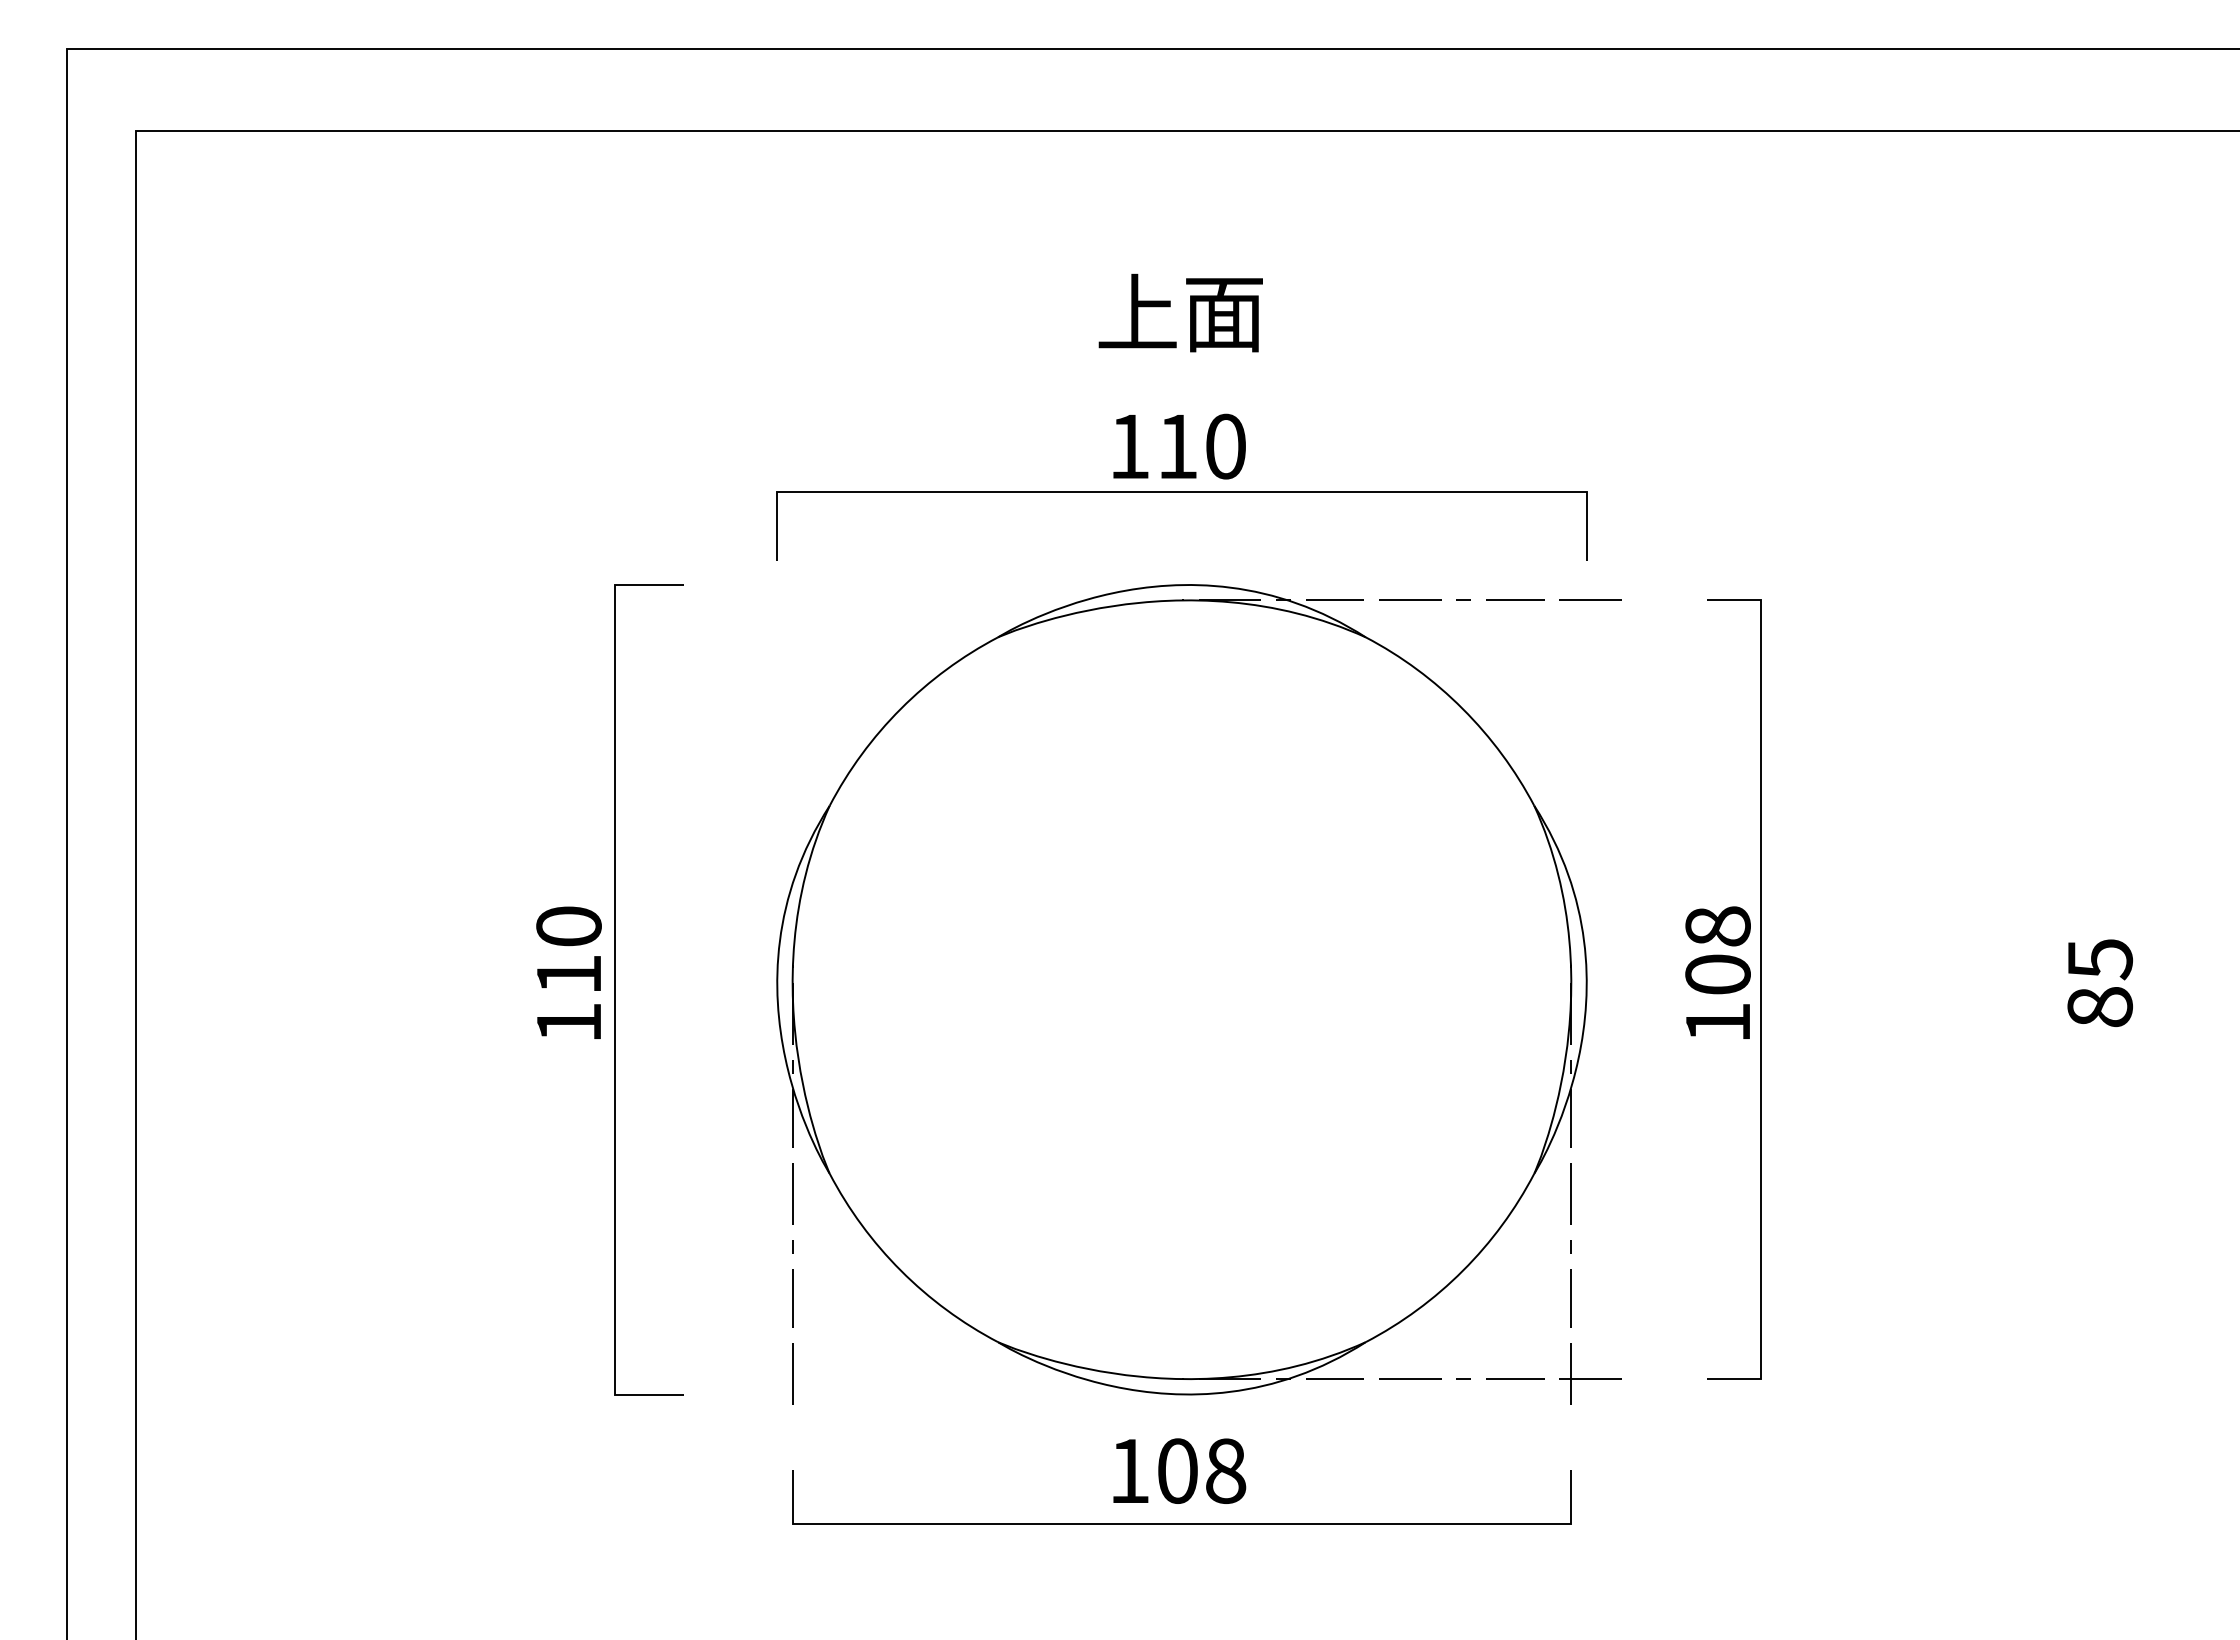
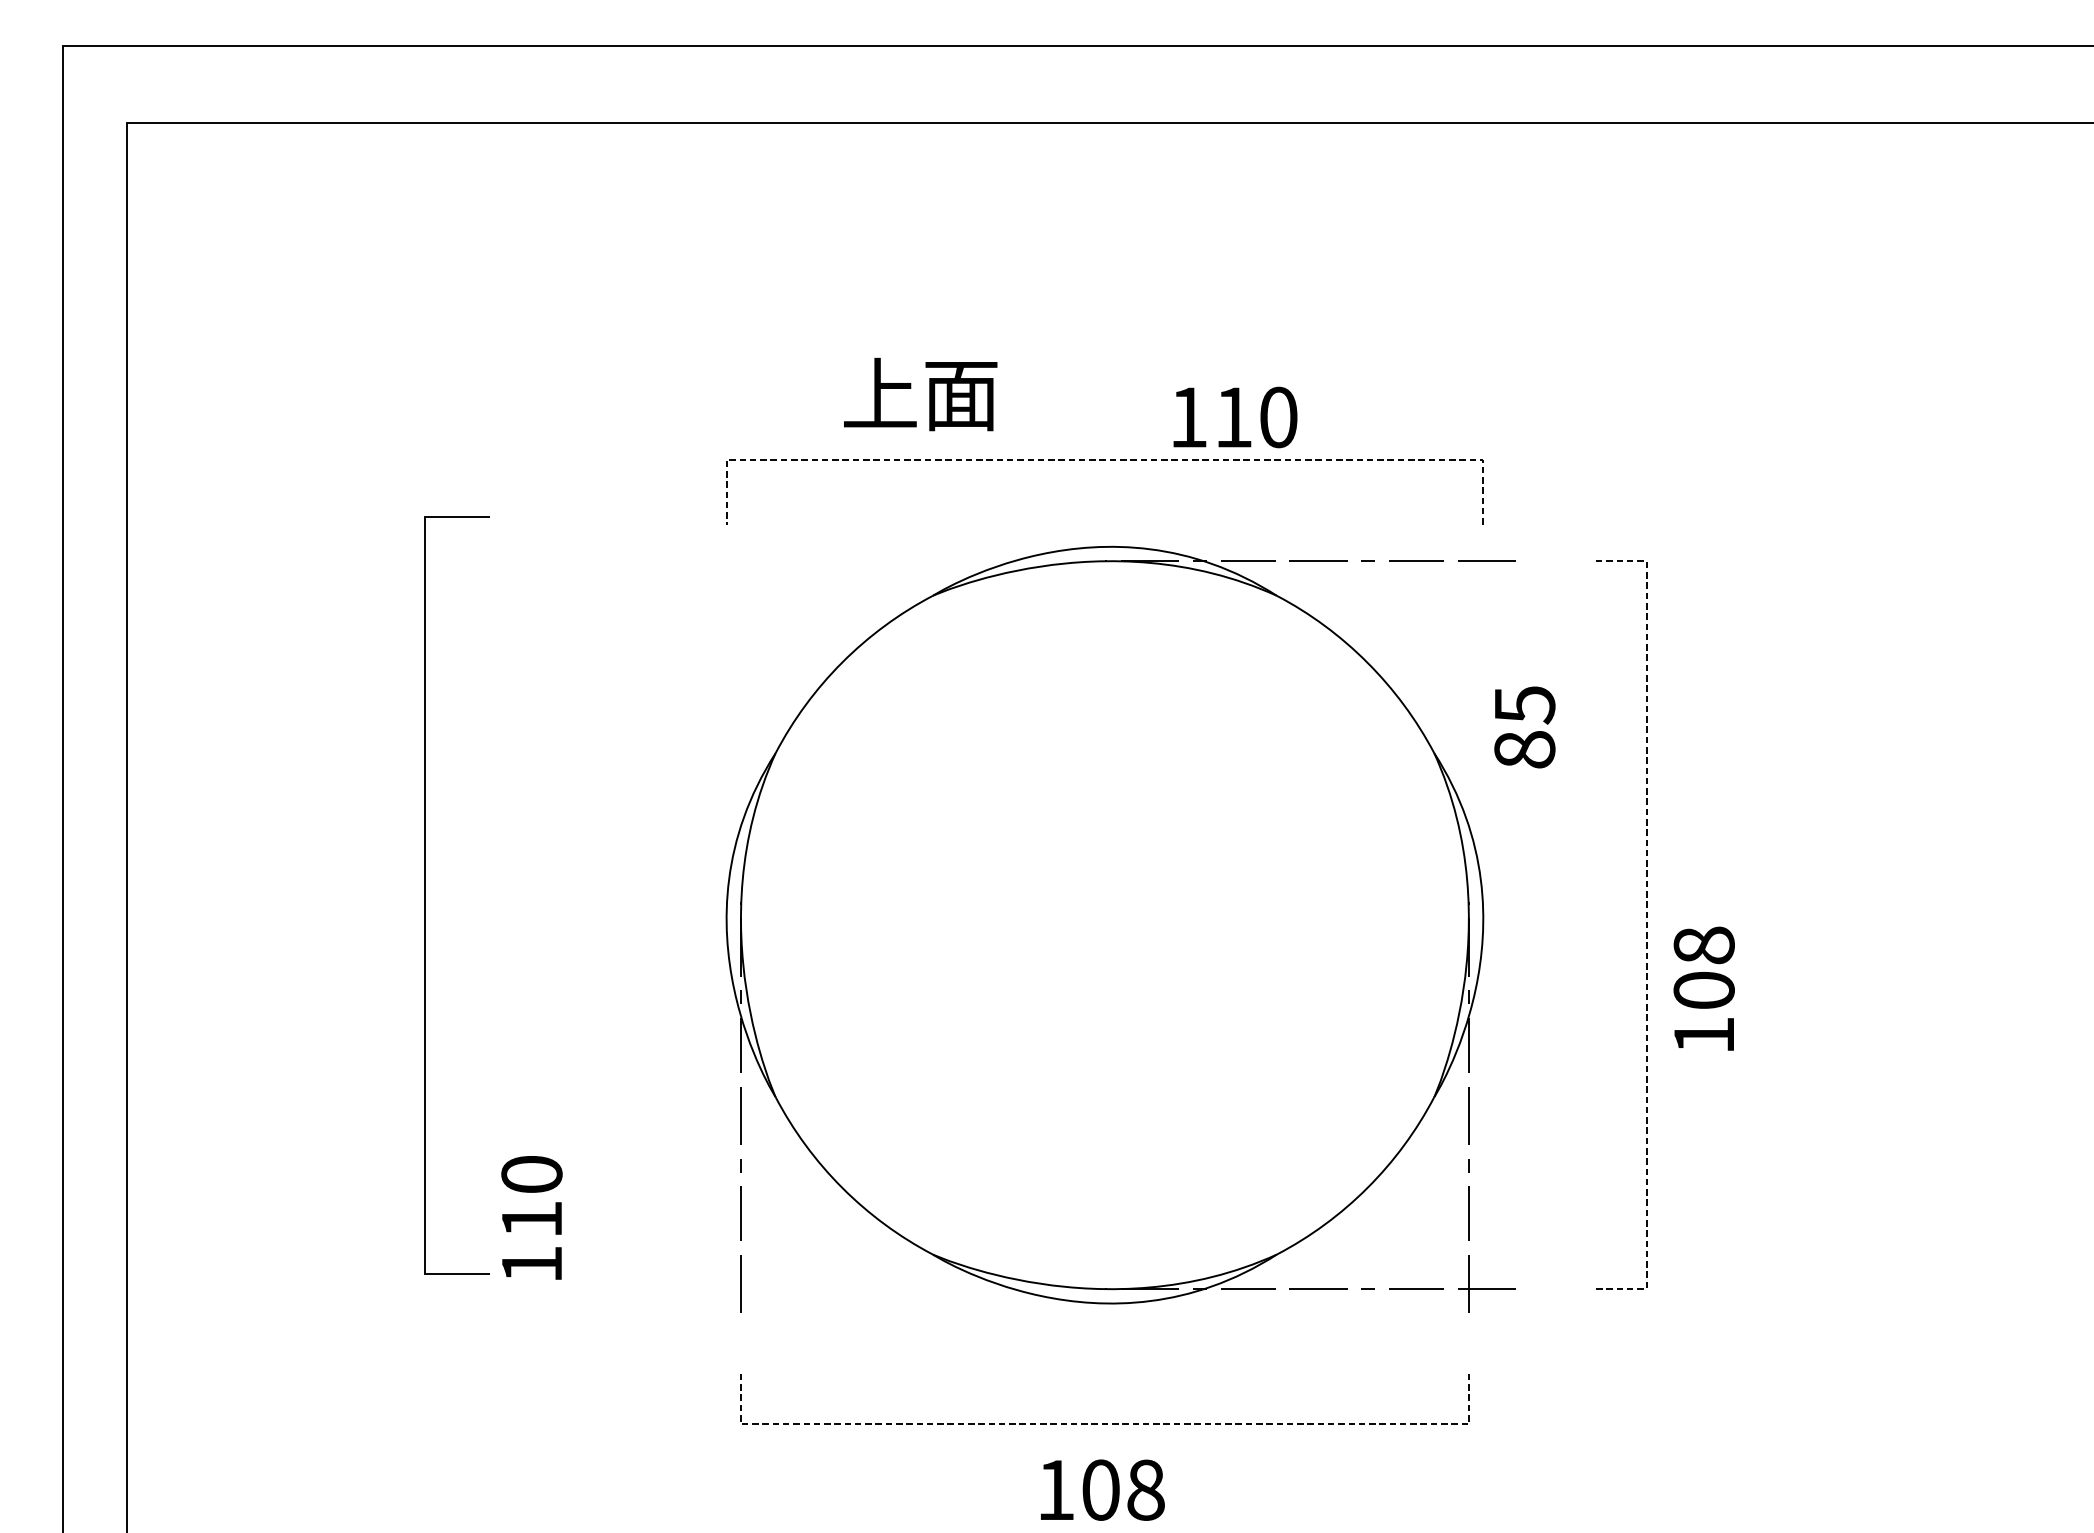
text: (1180, 312) -> (920, 393), moved
text: (1179, 446) -> (1235, 417), moved
line: (1181, 491) -> (1104, 459), solid -> dashed
text: (568, 972) -> (531, 1217), moved
text: (1717, 972) -> (1703, 988), moved
text: (2099, 982) -> (1524, 726), moved
line: (615, 989) -> (425, 895), moved
line: (1761, 990) -> (1646, 925), solid -> dashed
text: (1179, 1470) -> (1102, 1489), moved
line: (1181, 1523) -> (1104, 1424), solid -> dashed

